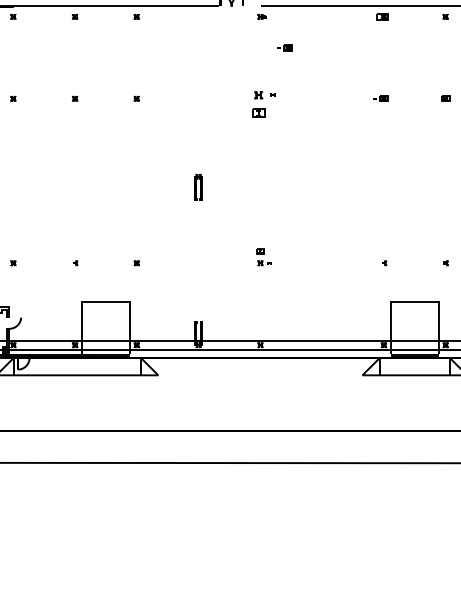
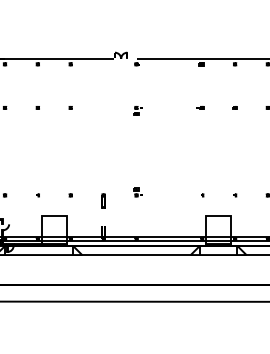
part: (284, 47) -> (149, 80), removed
part: (262, 103) -> (137, 110), size x0.62
part: (198, 186) -> (103, 200), moved
line: (260, 376) -> (136, 255), added

